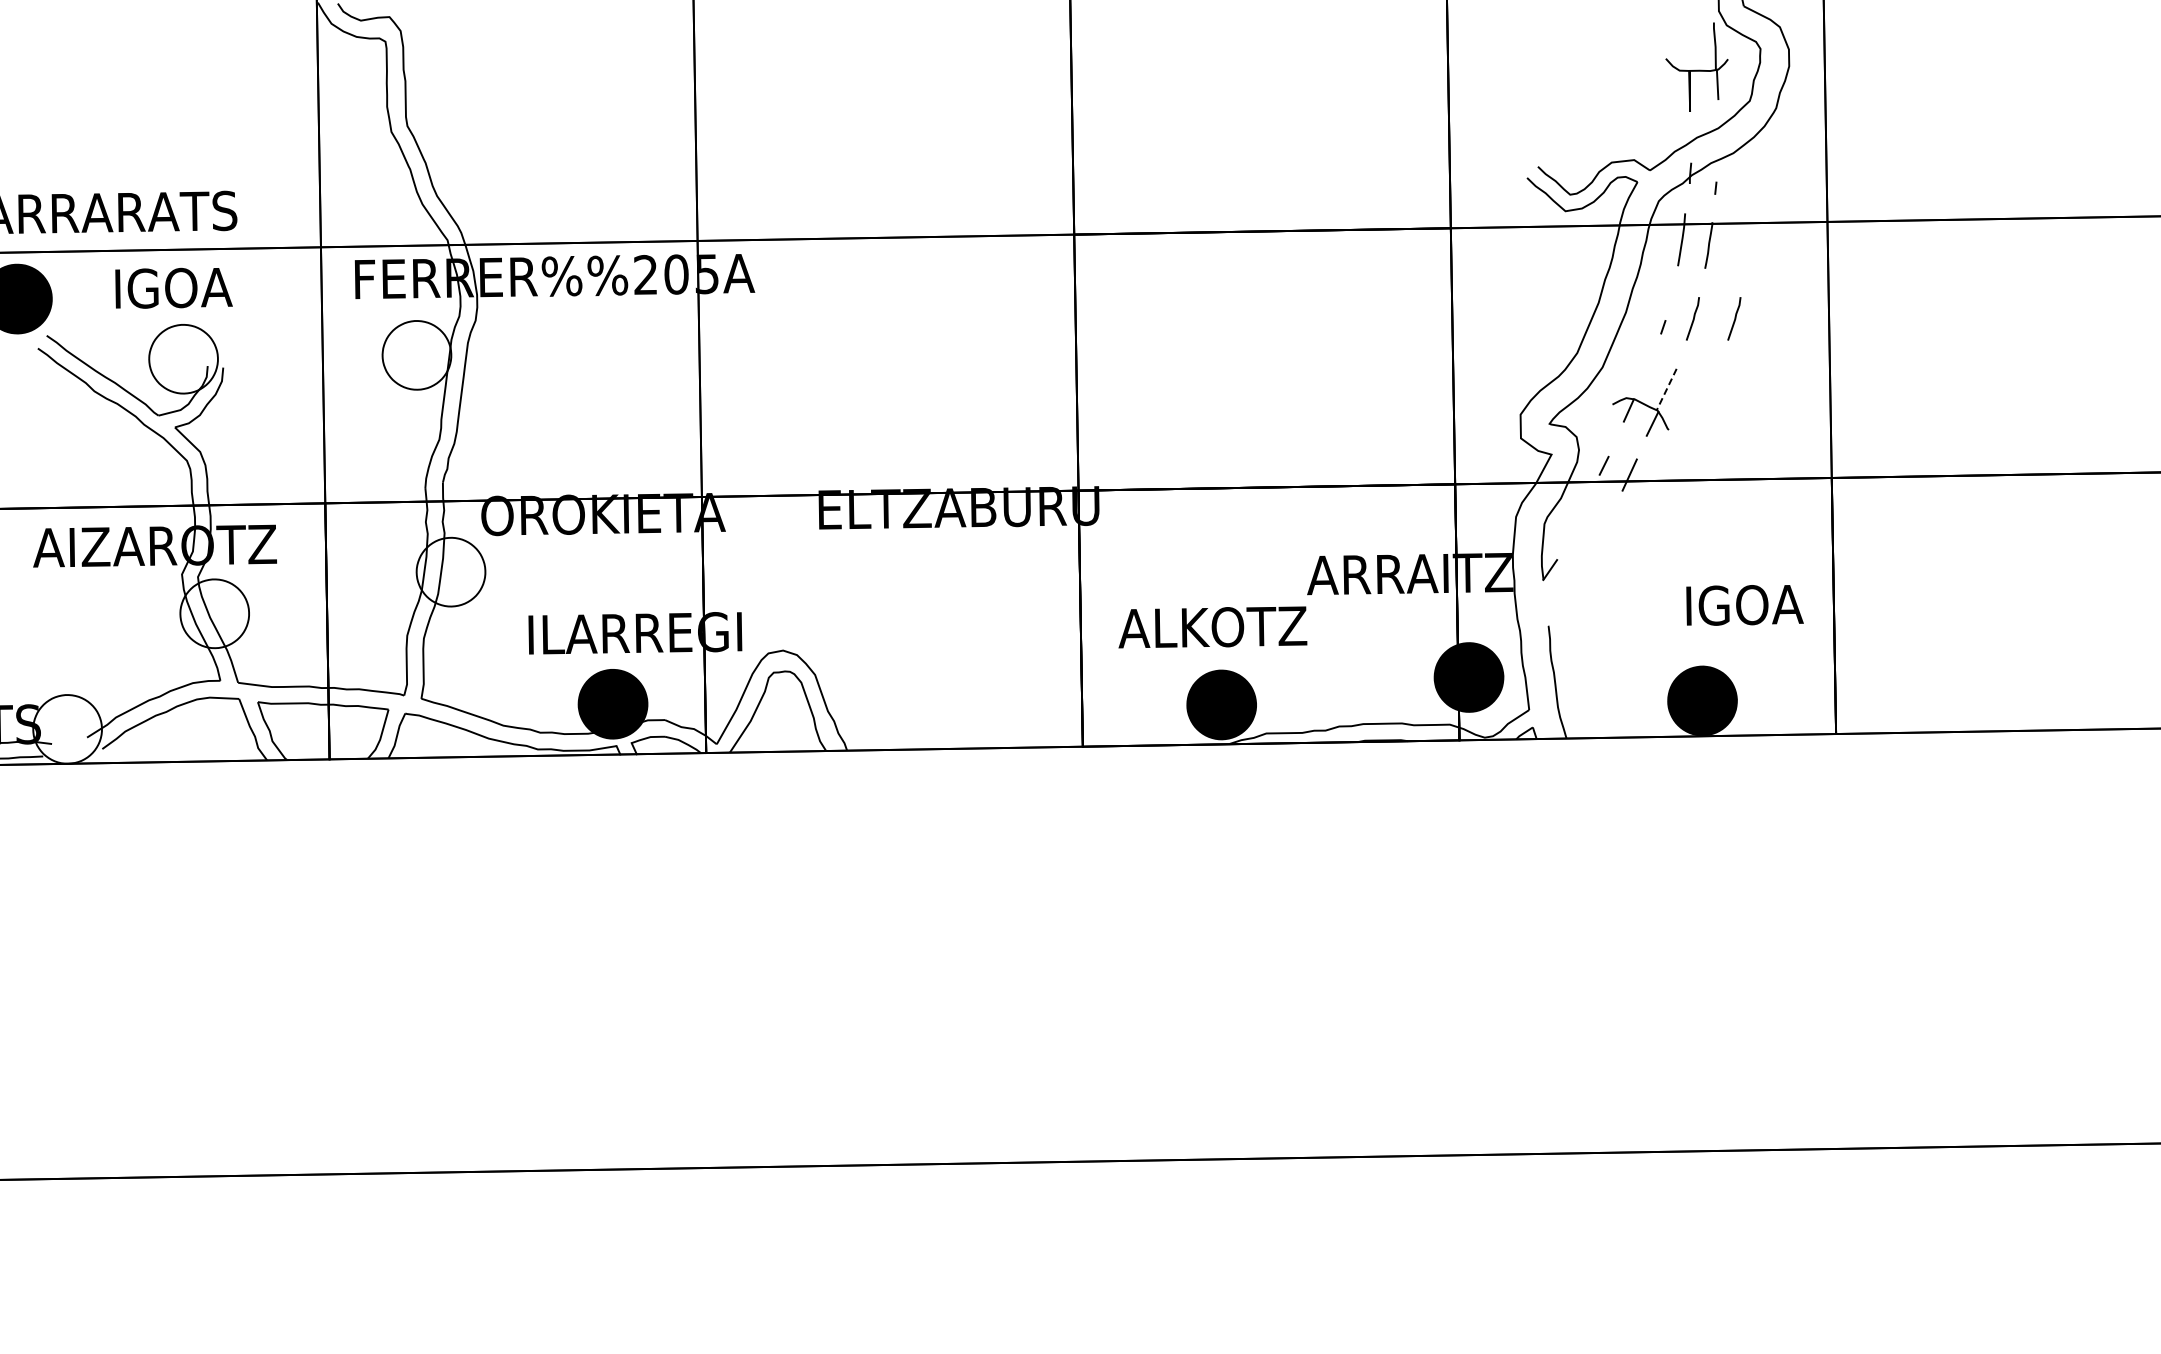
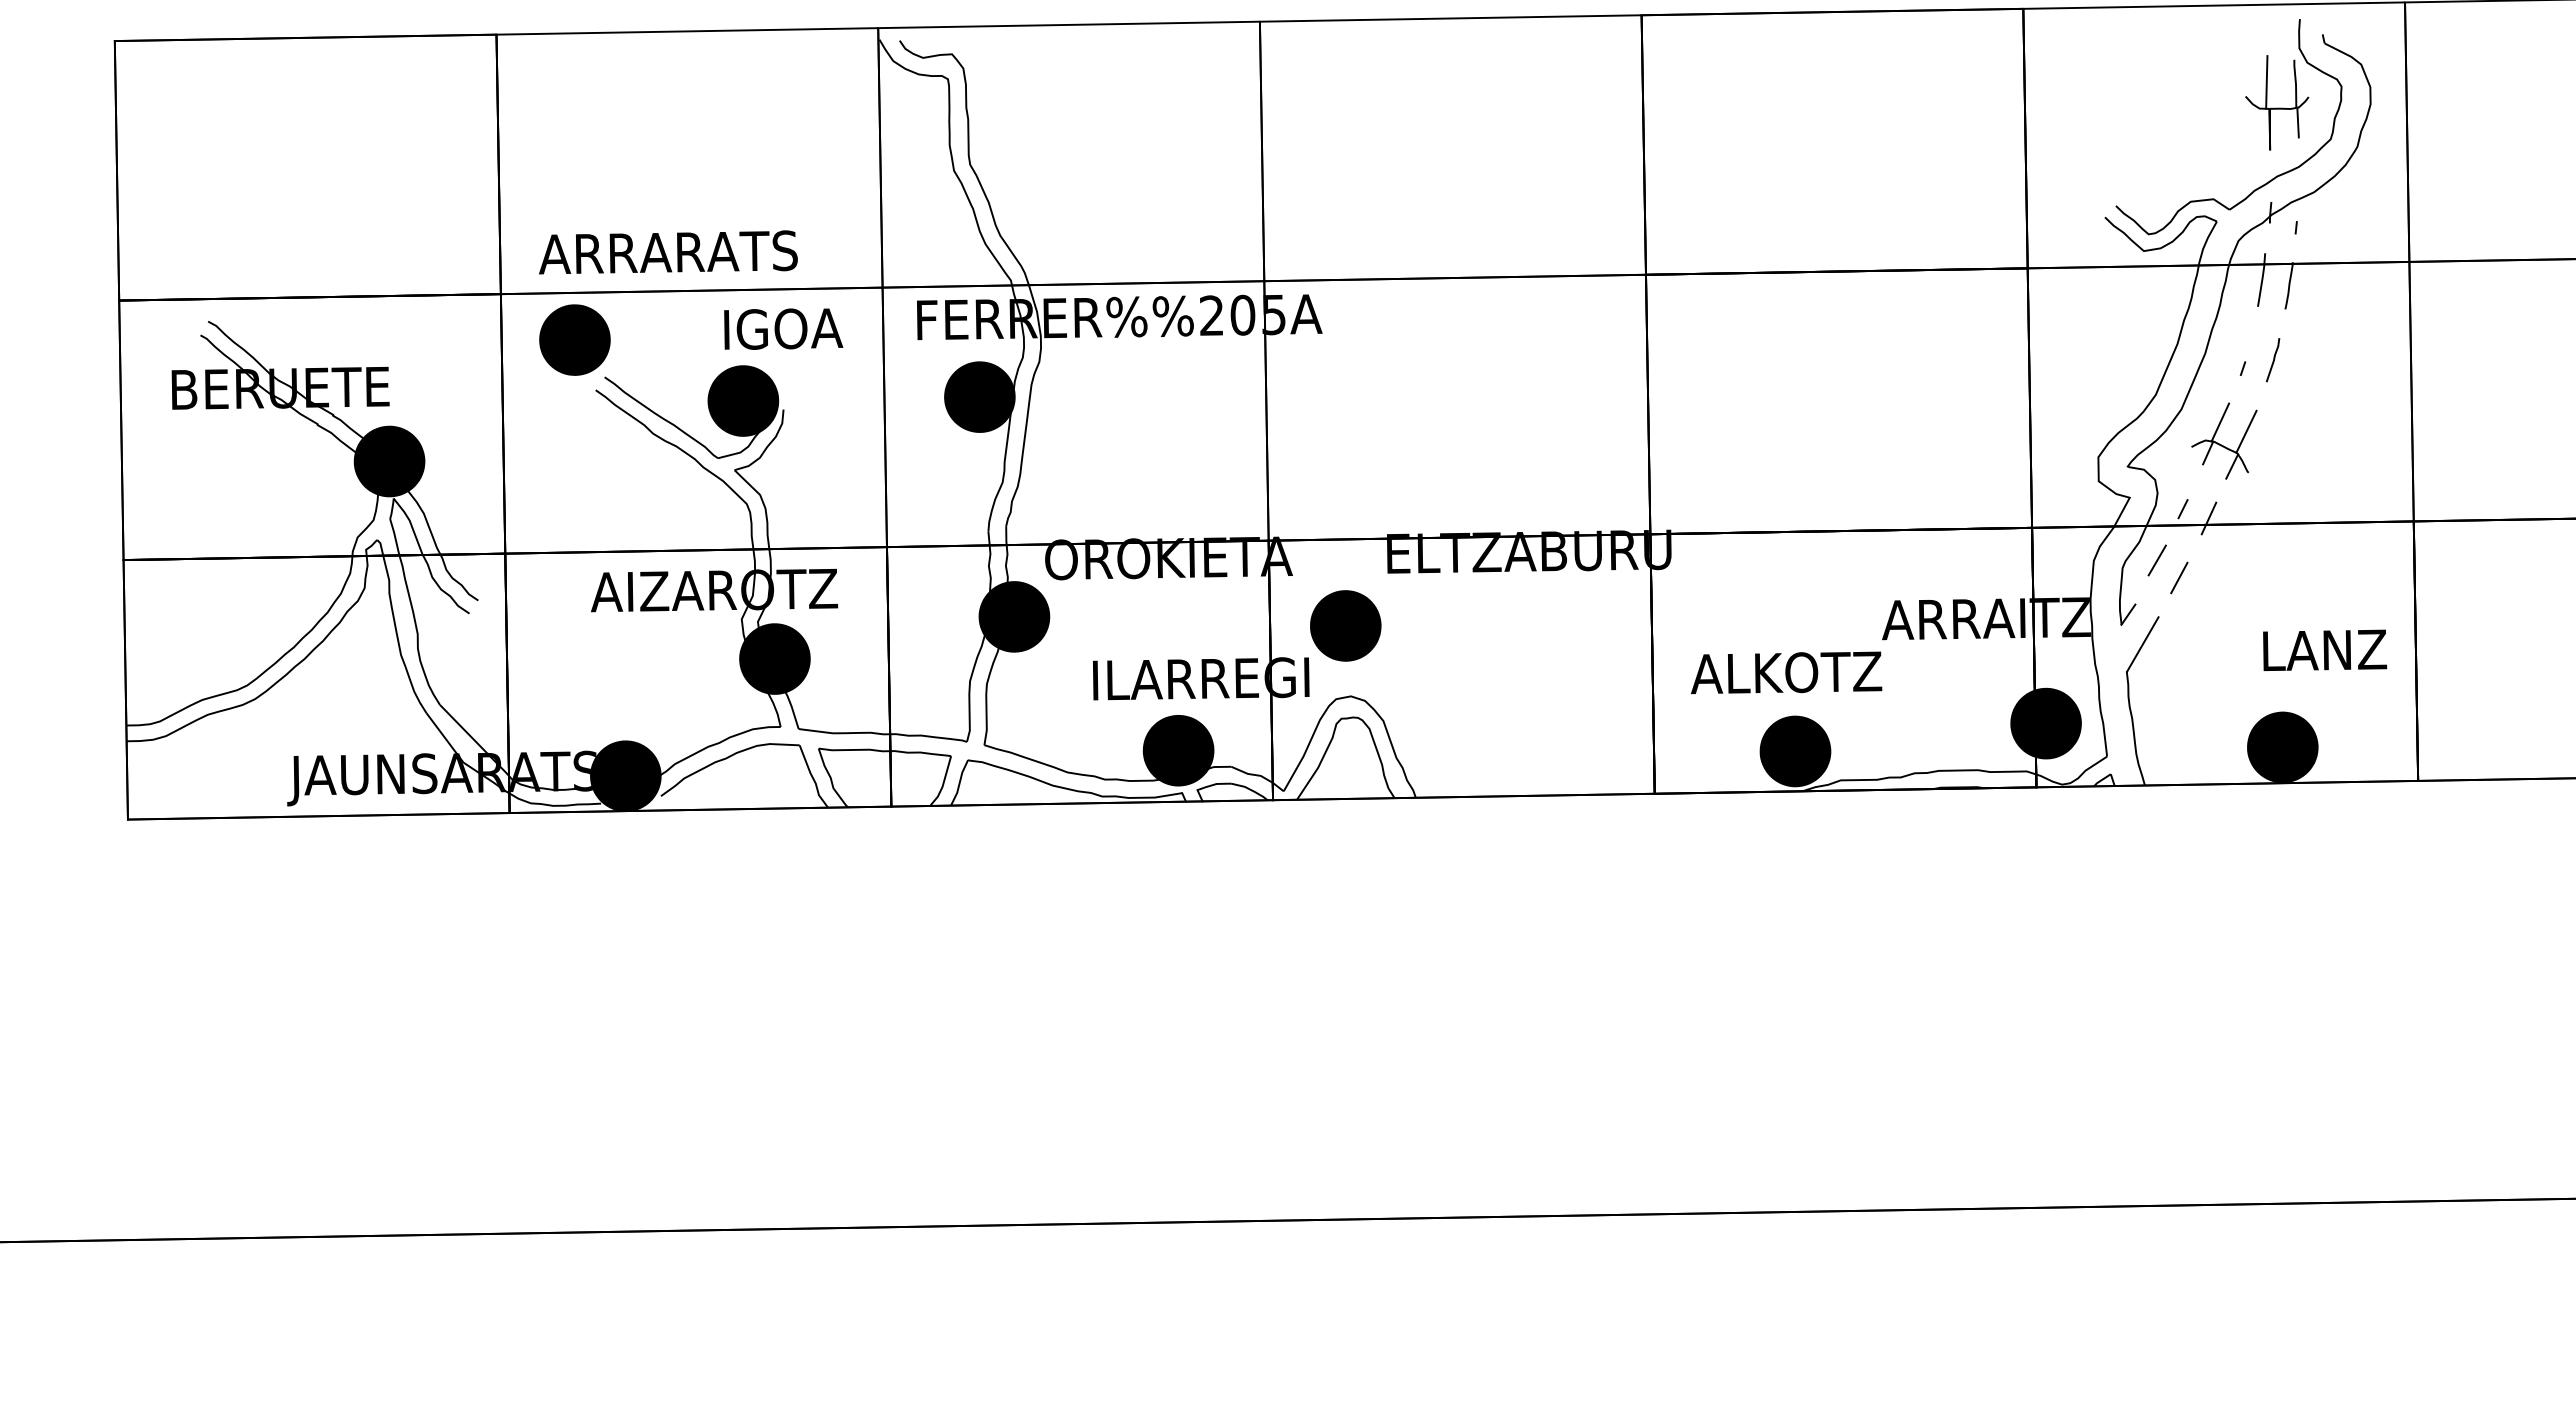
line: (1686, 44) -> (2266, 82), added
text: (173, 287) -> (783, 328), moved
line: (1734, 319) -> (2315, 360), removed
fill: (416, 355) -> (979, 397), added
fill: (183, 358) -> (743, 400), added
line: (1641, 380) -> (2220, 422), added
line: (1666, 390) -> (2246, 432), dashed -> solid
line: (1577, 516) -> (2156, 560), added
line: (1600, 533) -> (2179, 577), added
fill: (451, 571) -> (1014, 616), added
part: (777, 580) -> (1345, 625), added
line: (1564, 599) -> (2142, 644), added
text: (1744, 605) -> (2325, 650), IGOA -> LANZ
fill: (214, 613) -> (774, 658), added
fill: (67, 729) -> (625, 776), added

